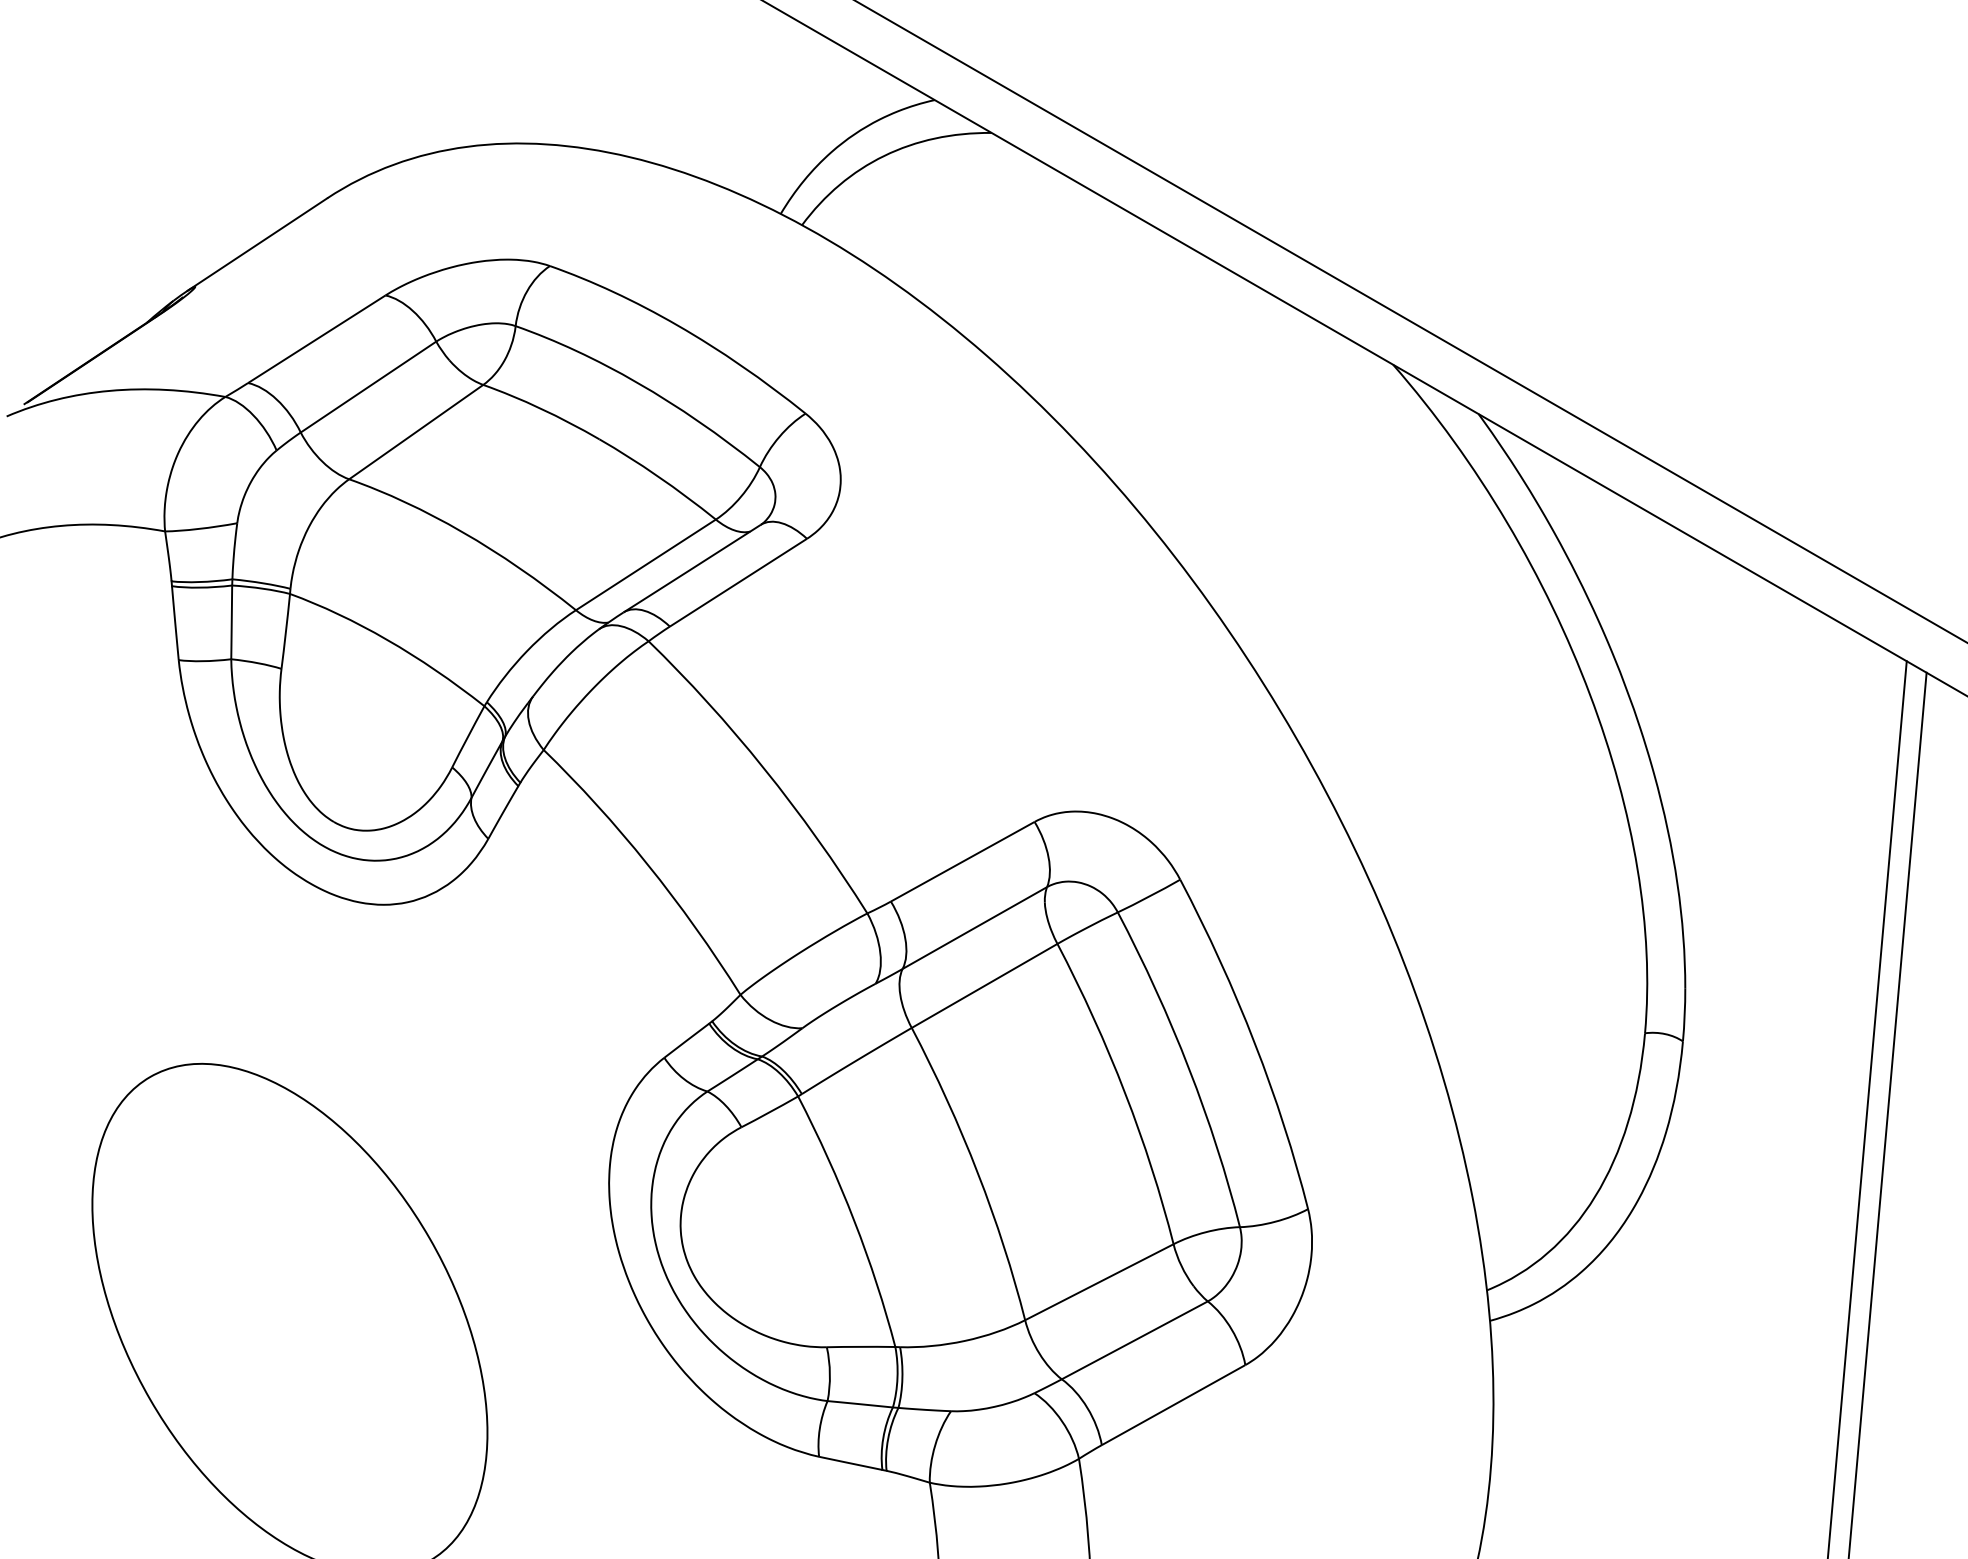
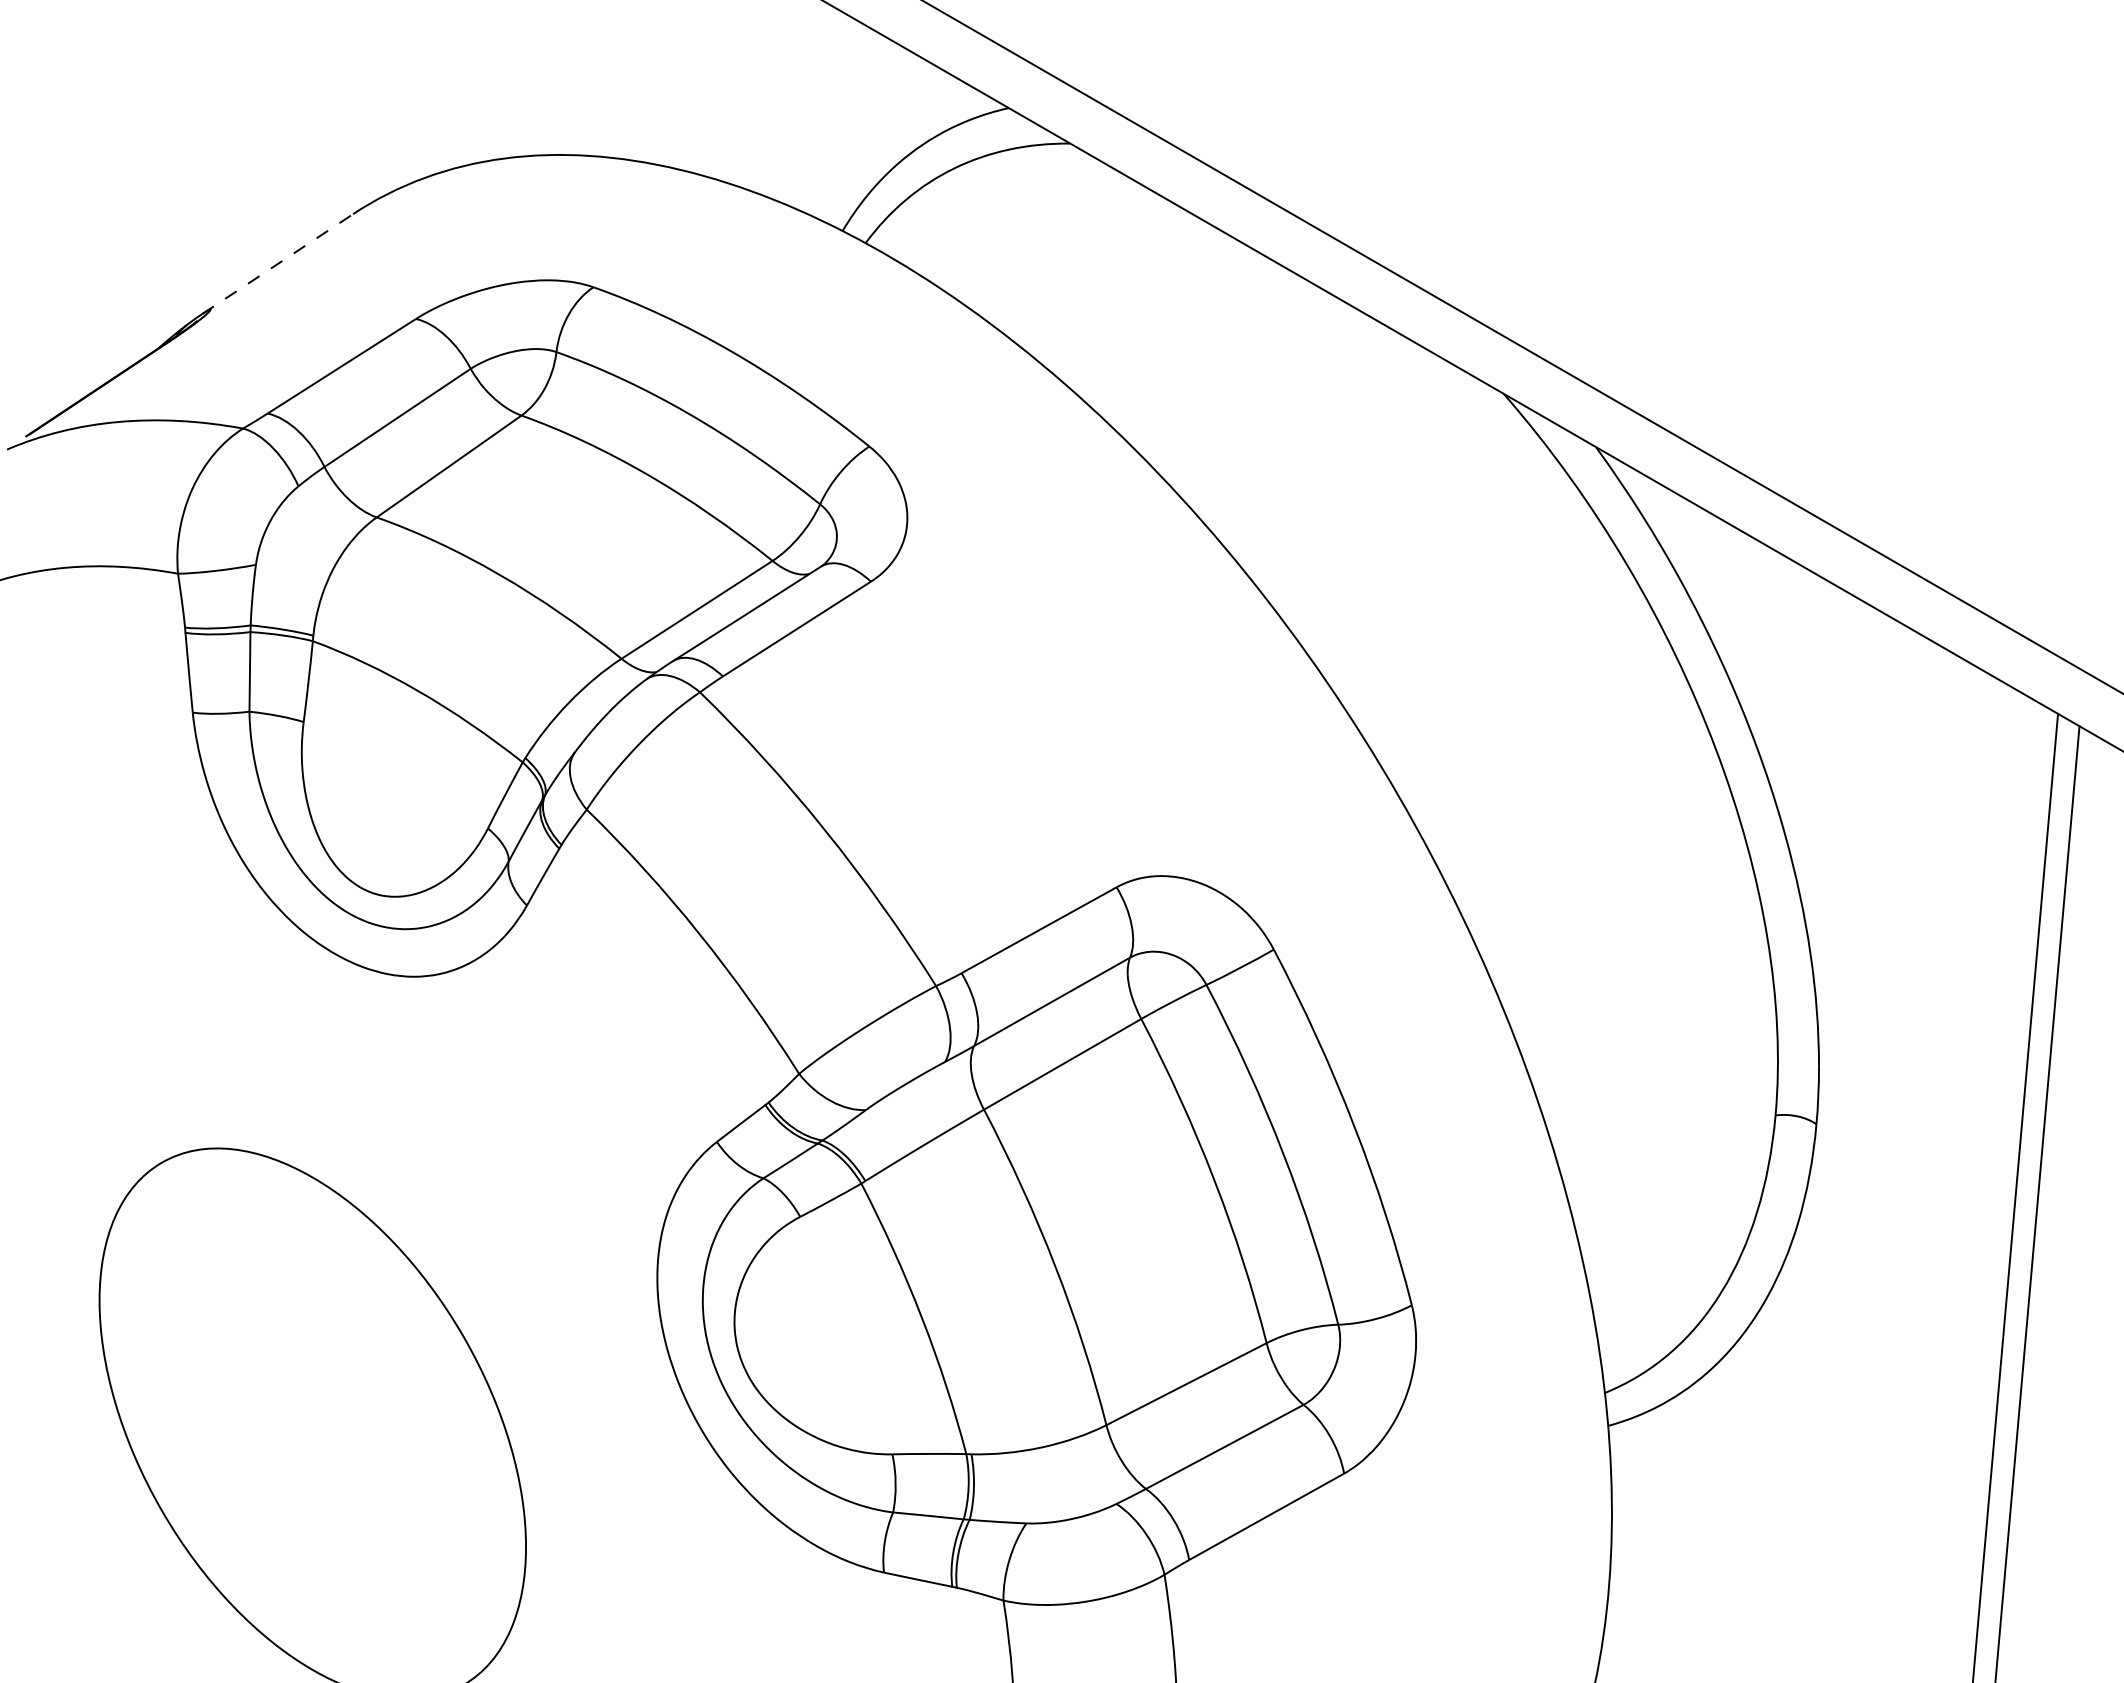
line: (258, 244) -> (278, 263), solid -> dashed

